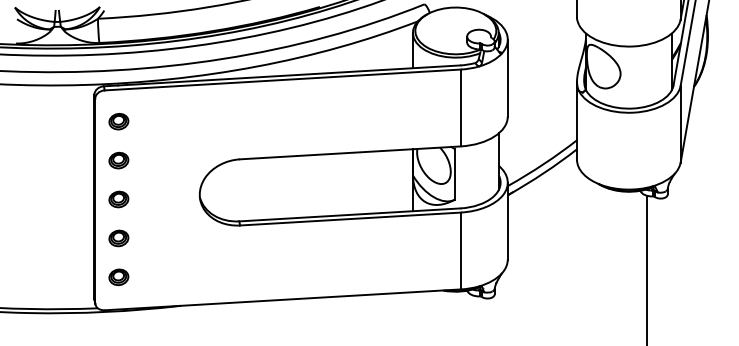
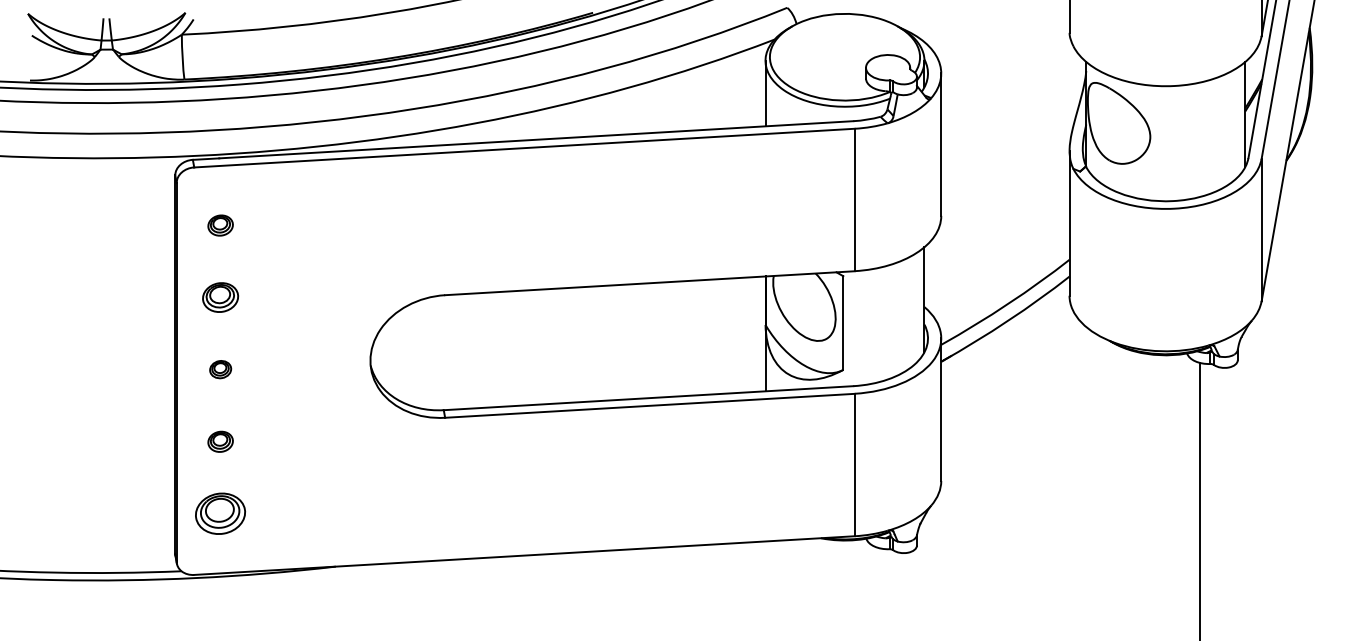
part: (118, 121) -> (219, 225), size x0.7
part: (118, 199) -> (219, 369), size x0.6
part: (118, 238) -> (219, 441), size x0.7
part: (118, 277) -> (219, 514), size x1.4

